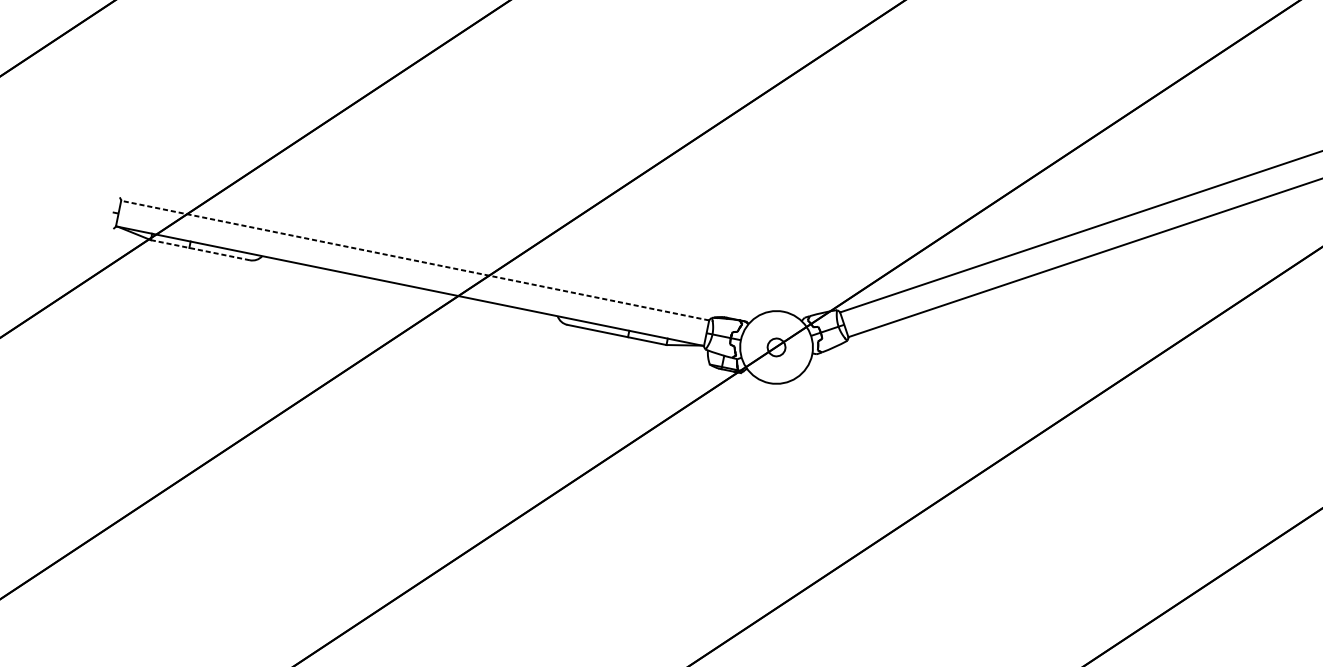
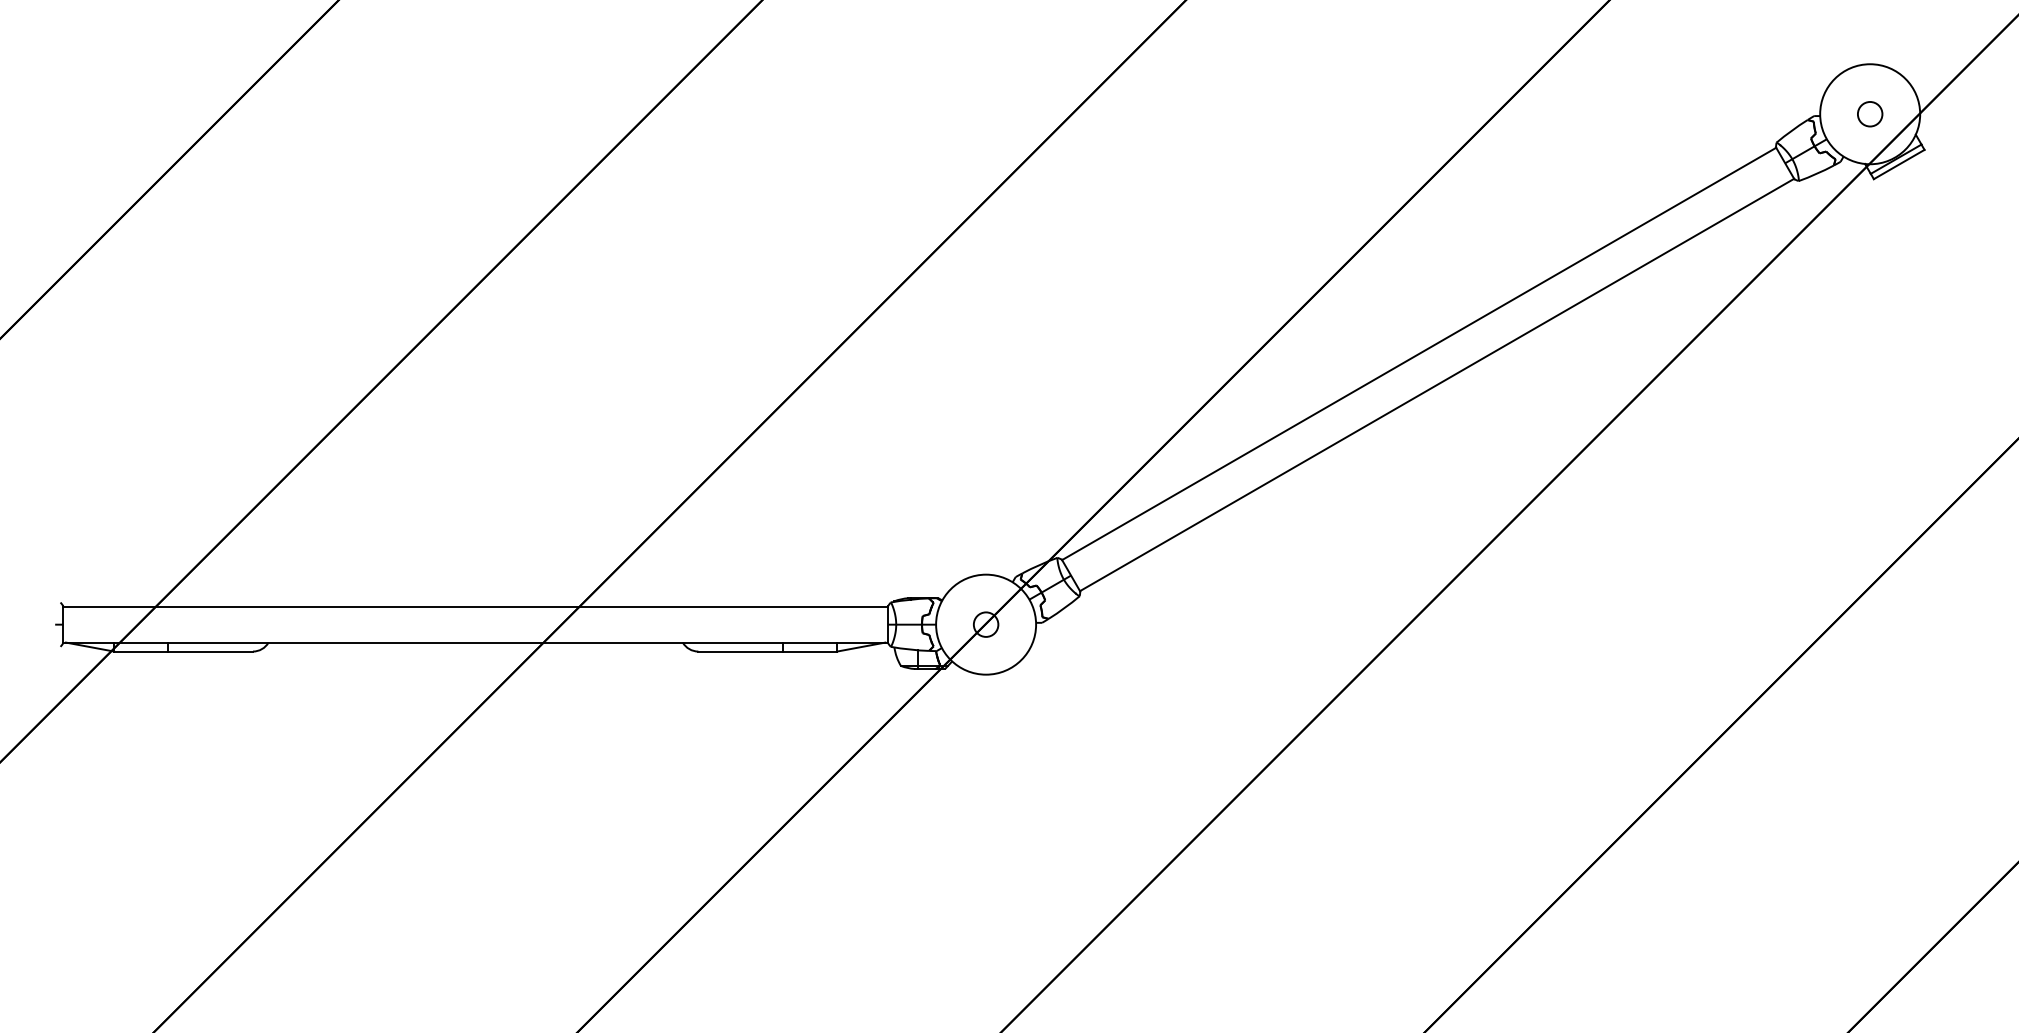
line: (200, 250) -> (183, 651), dashed -> solid
line: (415, 260) -> (475, 606), dashed -> solid

